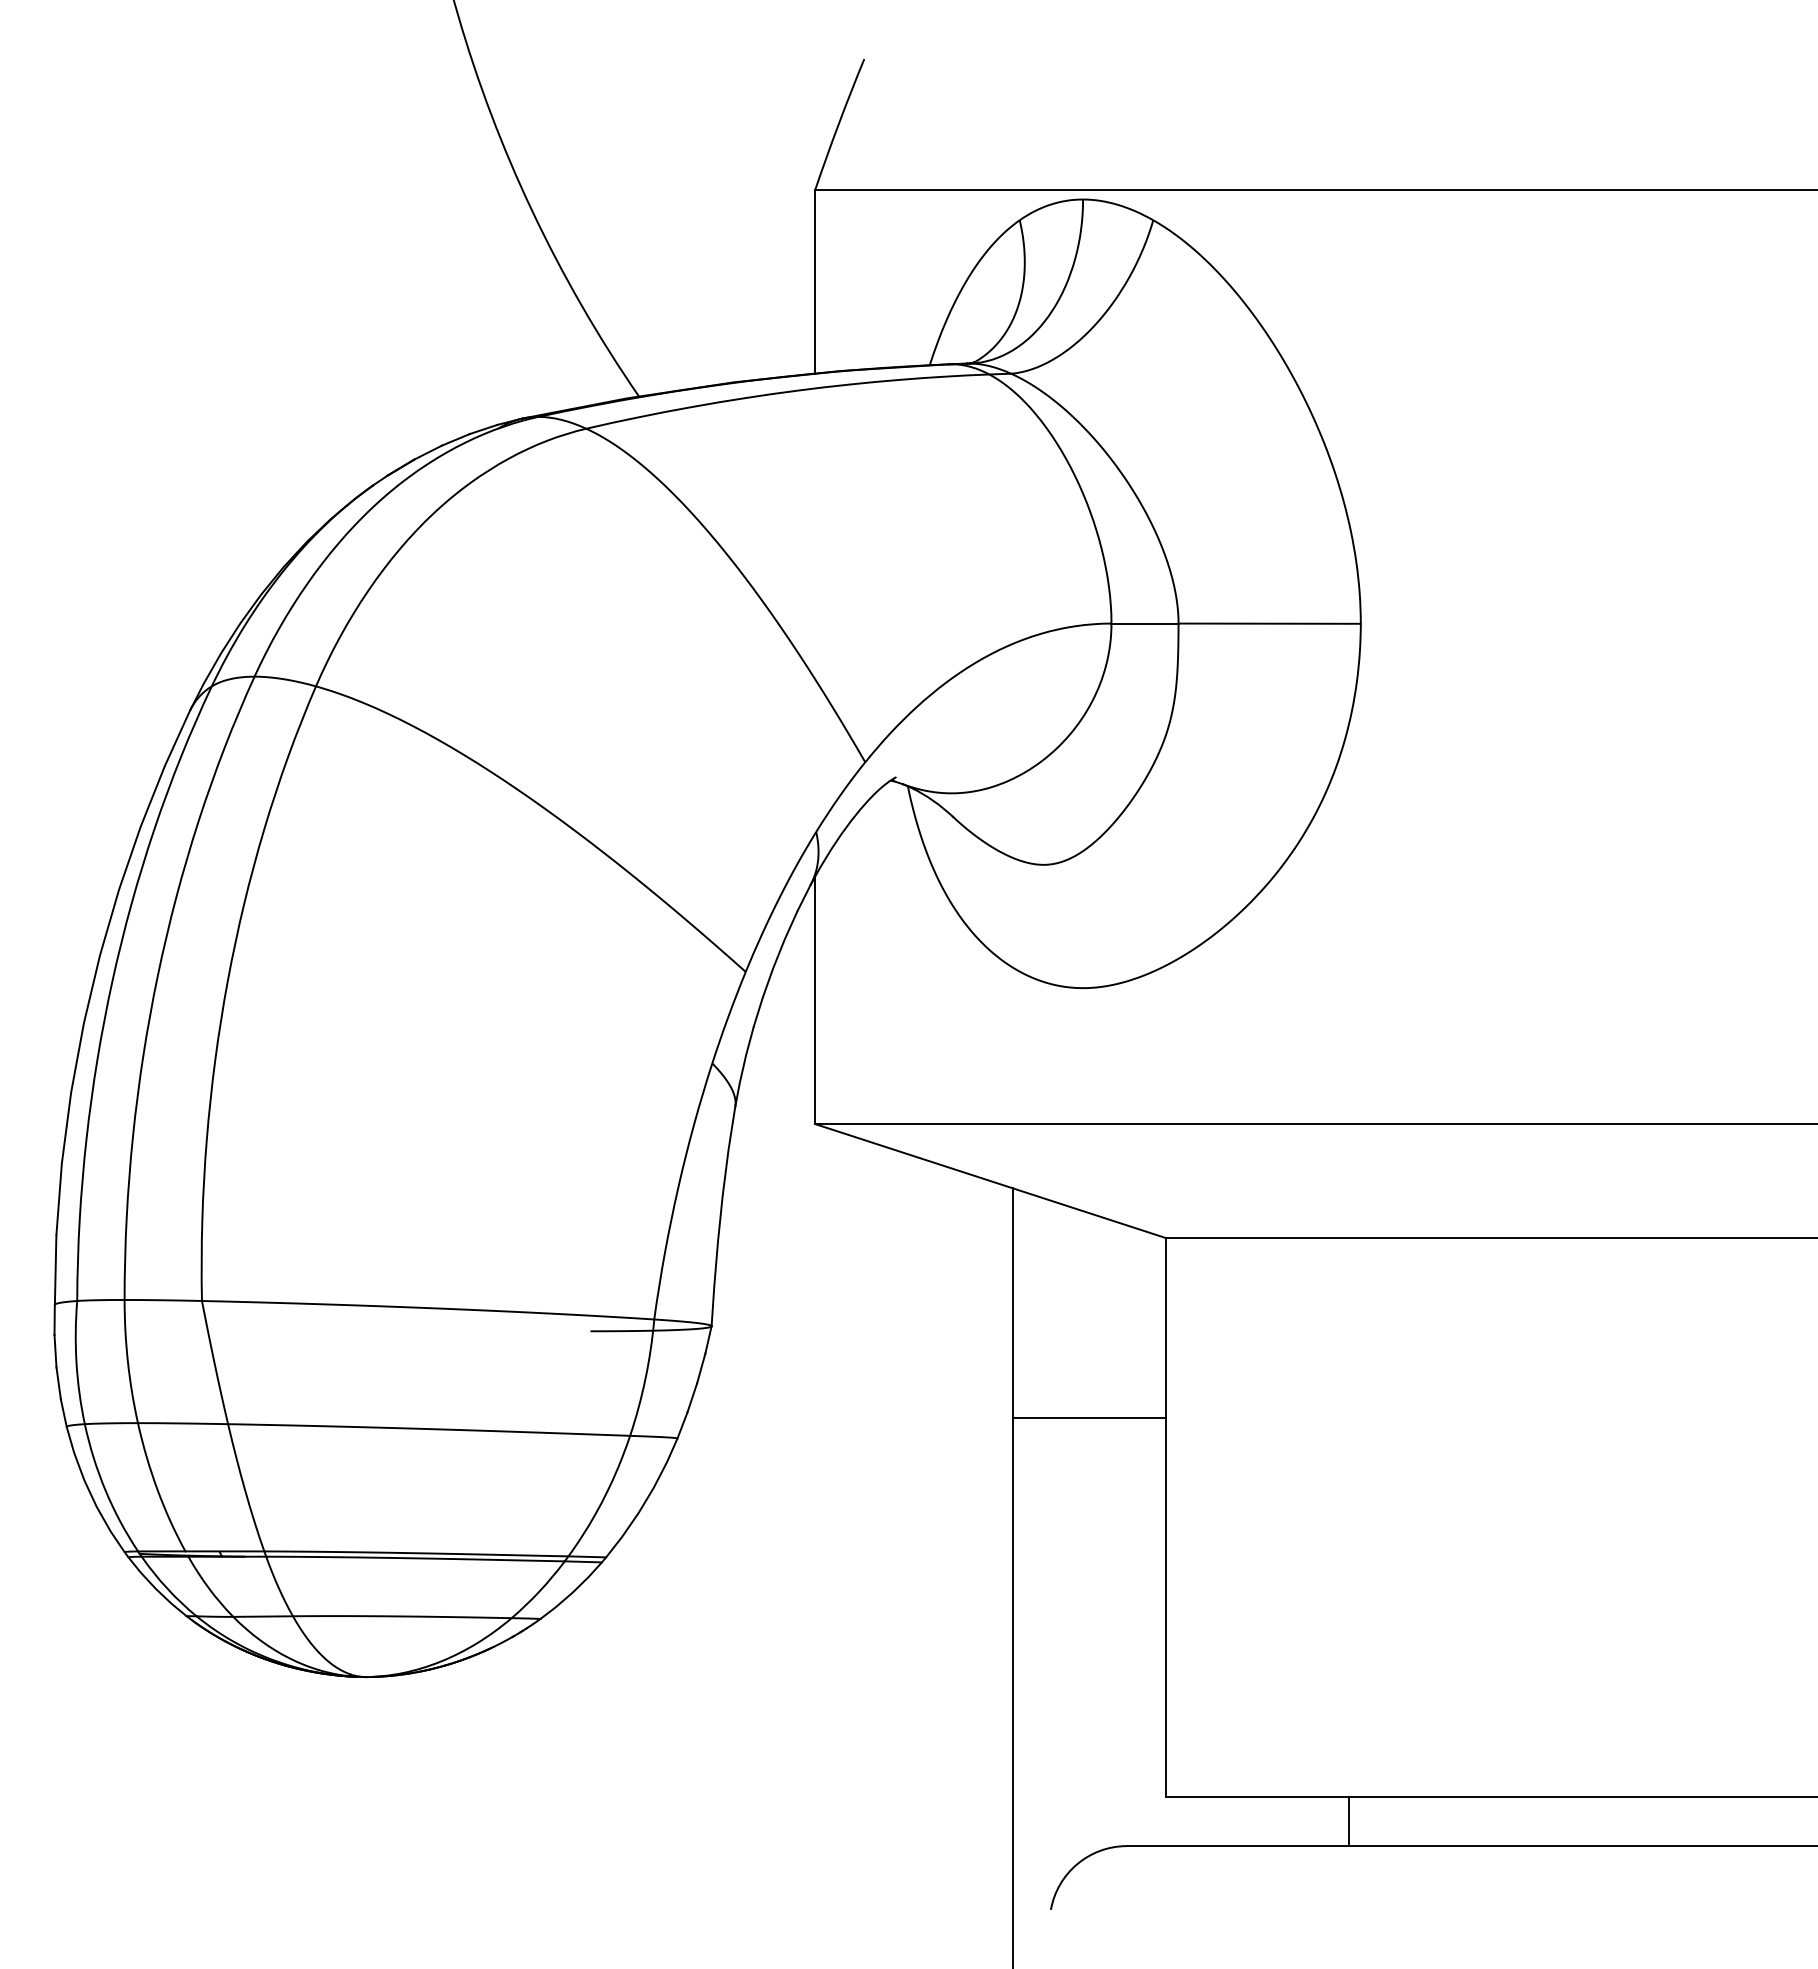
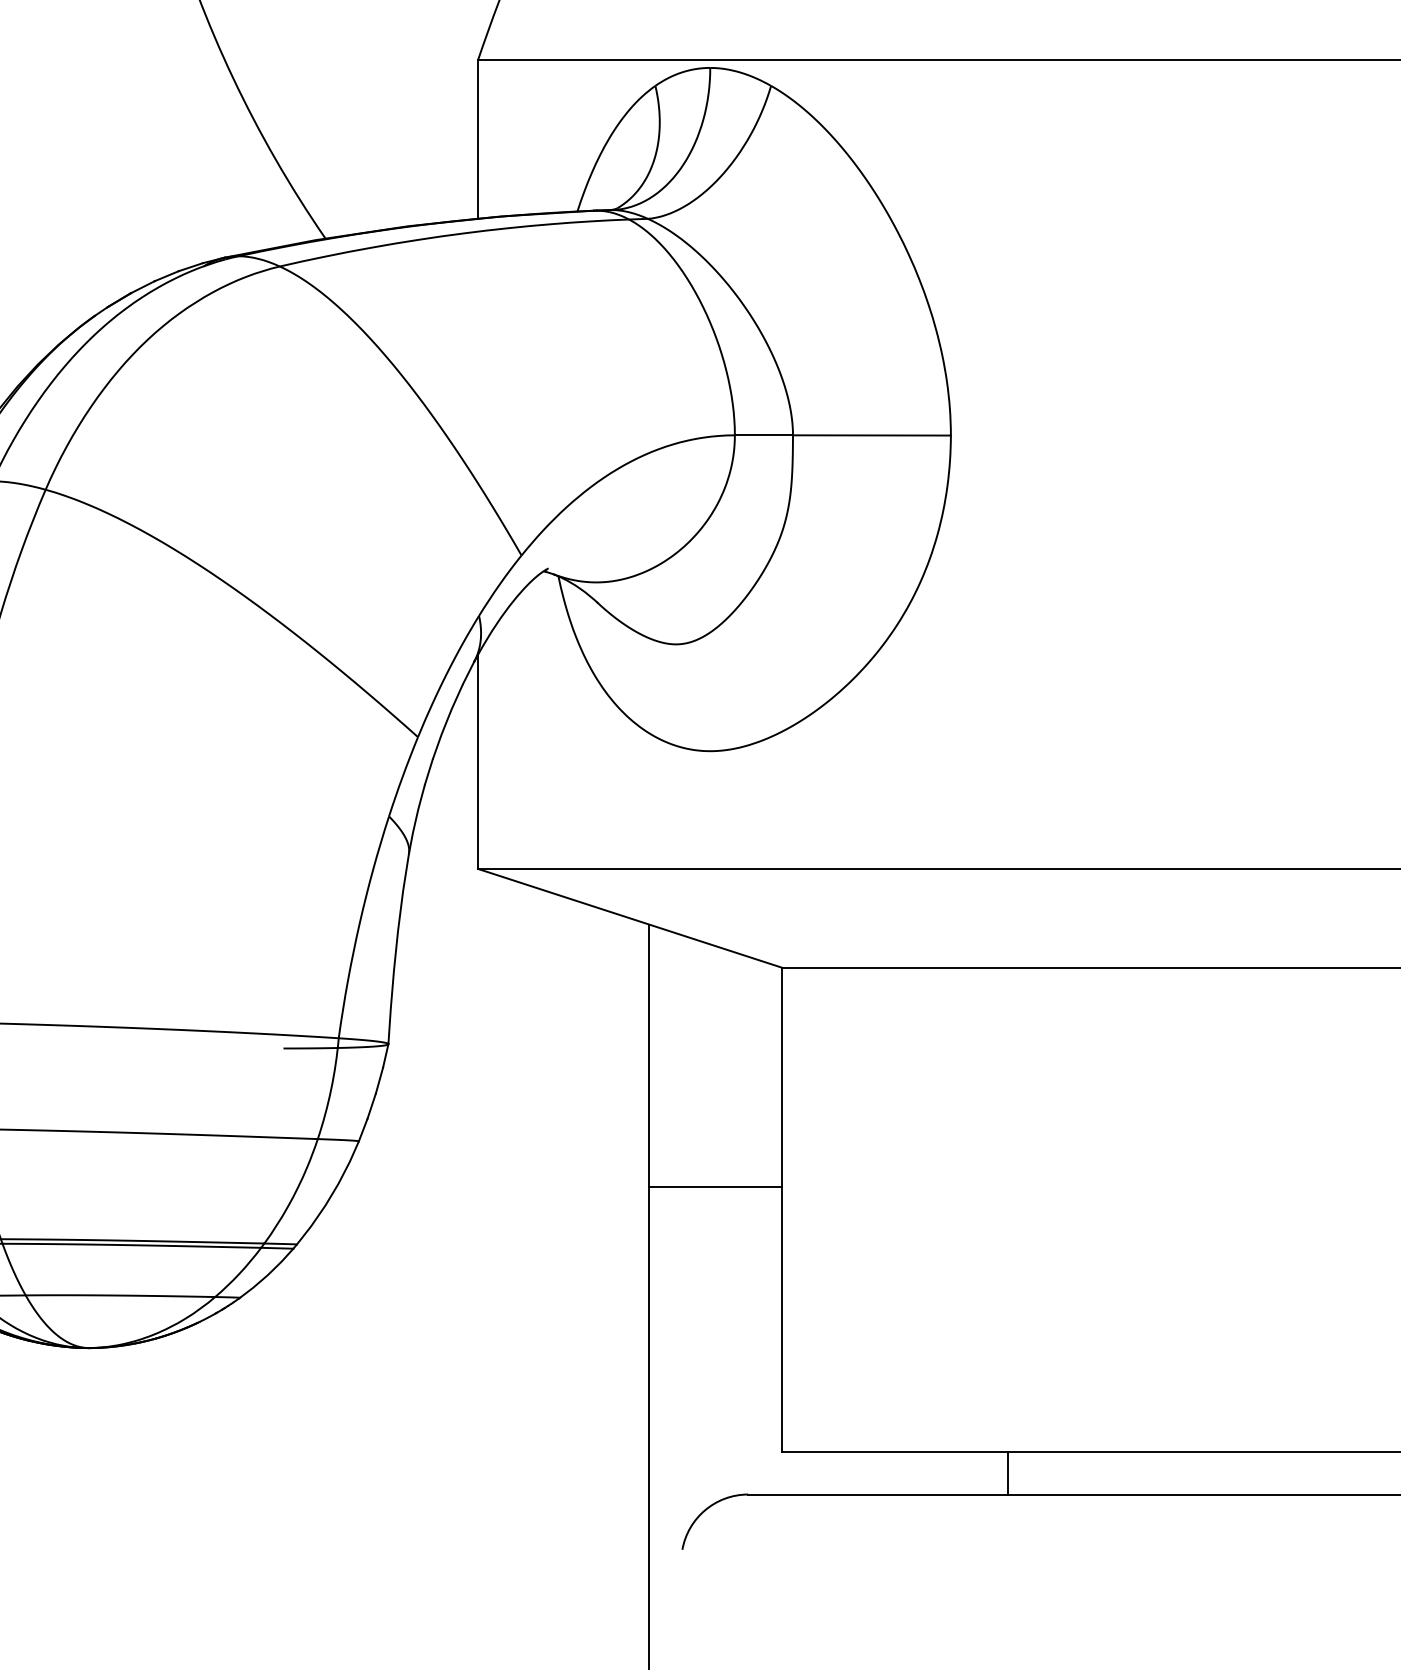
line: (1089, 1417) -> (715, 1187), moved
line: (1349, 1821) -> (1007, 1473), moved

